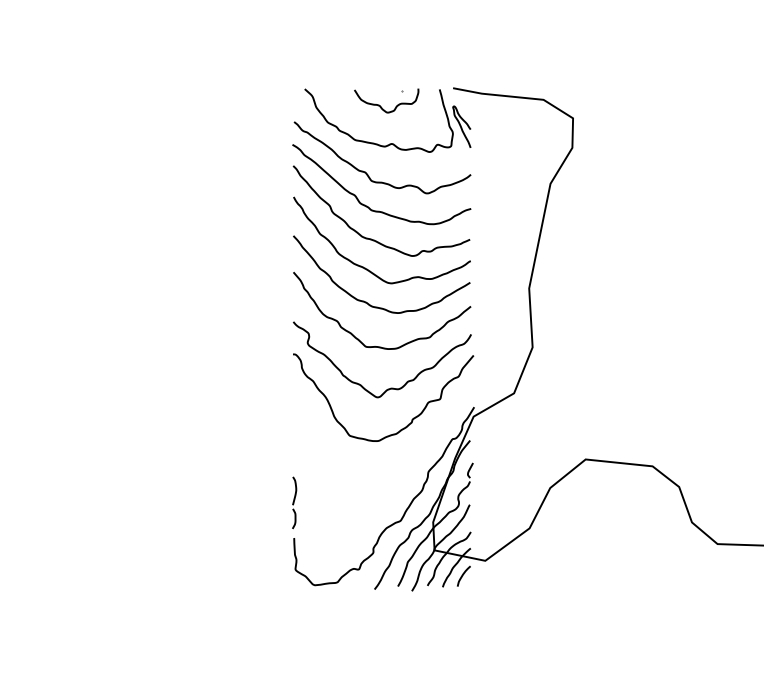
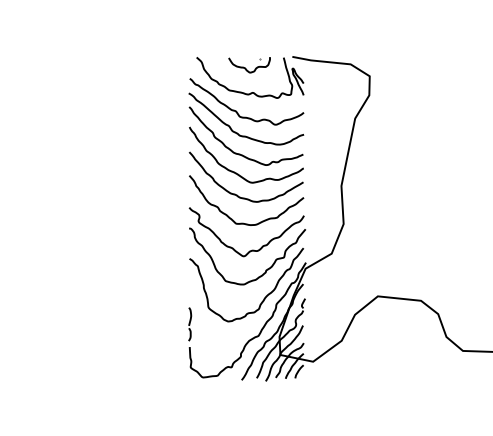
curve: (408, 462) -> (263, 298), added

